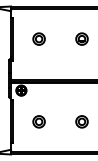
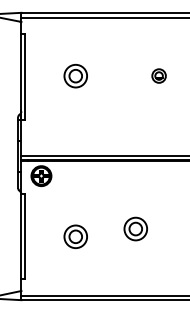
part: (81, 38) -> (158, 74), size x0.6
part: (81, 121) -> (134, 228), moved

